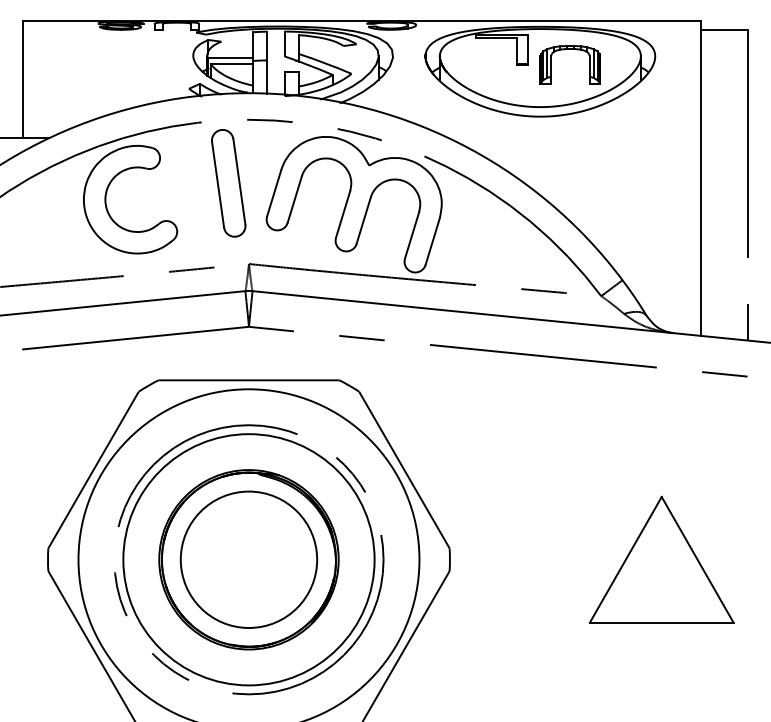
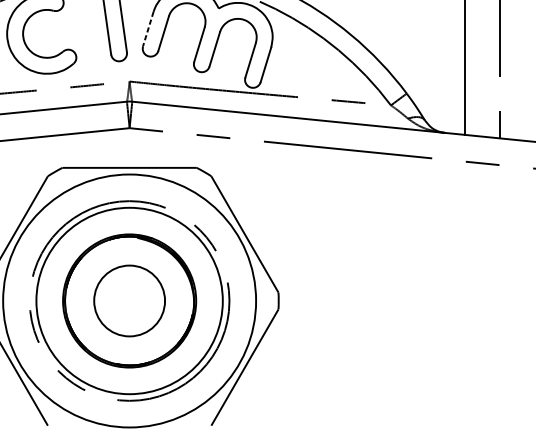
line: (274, 193) -> (148, 29), solid -> dashed
circle: (248, 559) -> (129, 300), size x0.7
part: (661, 559) -> (435, 300), removed

